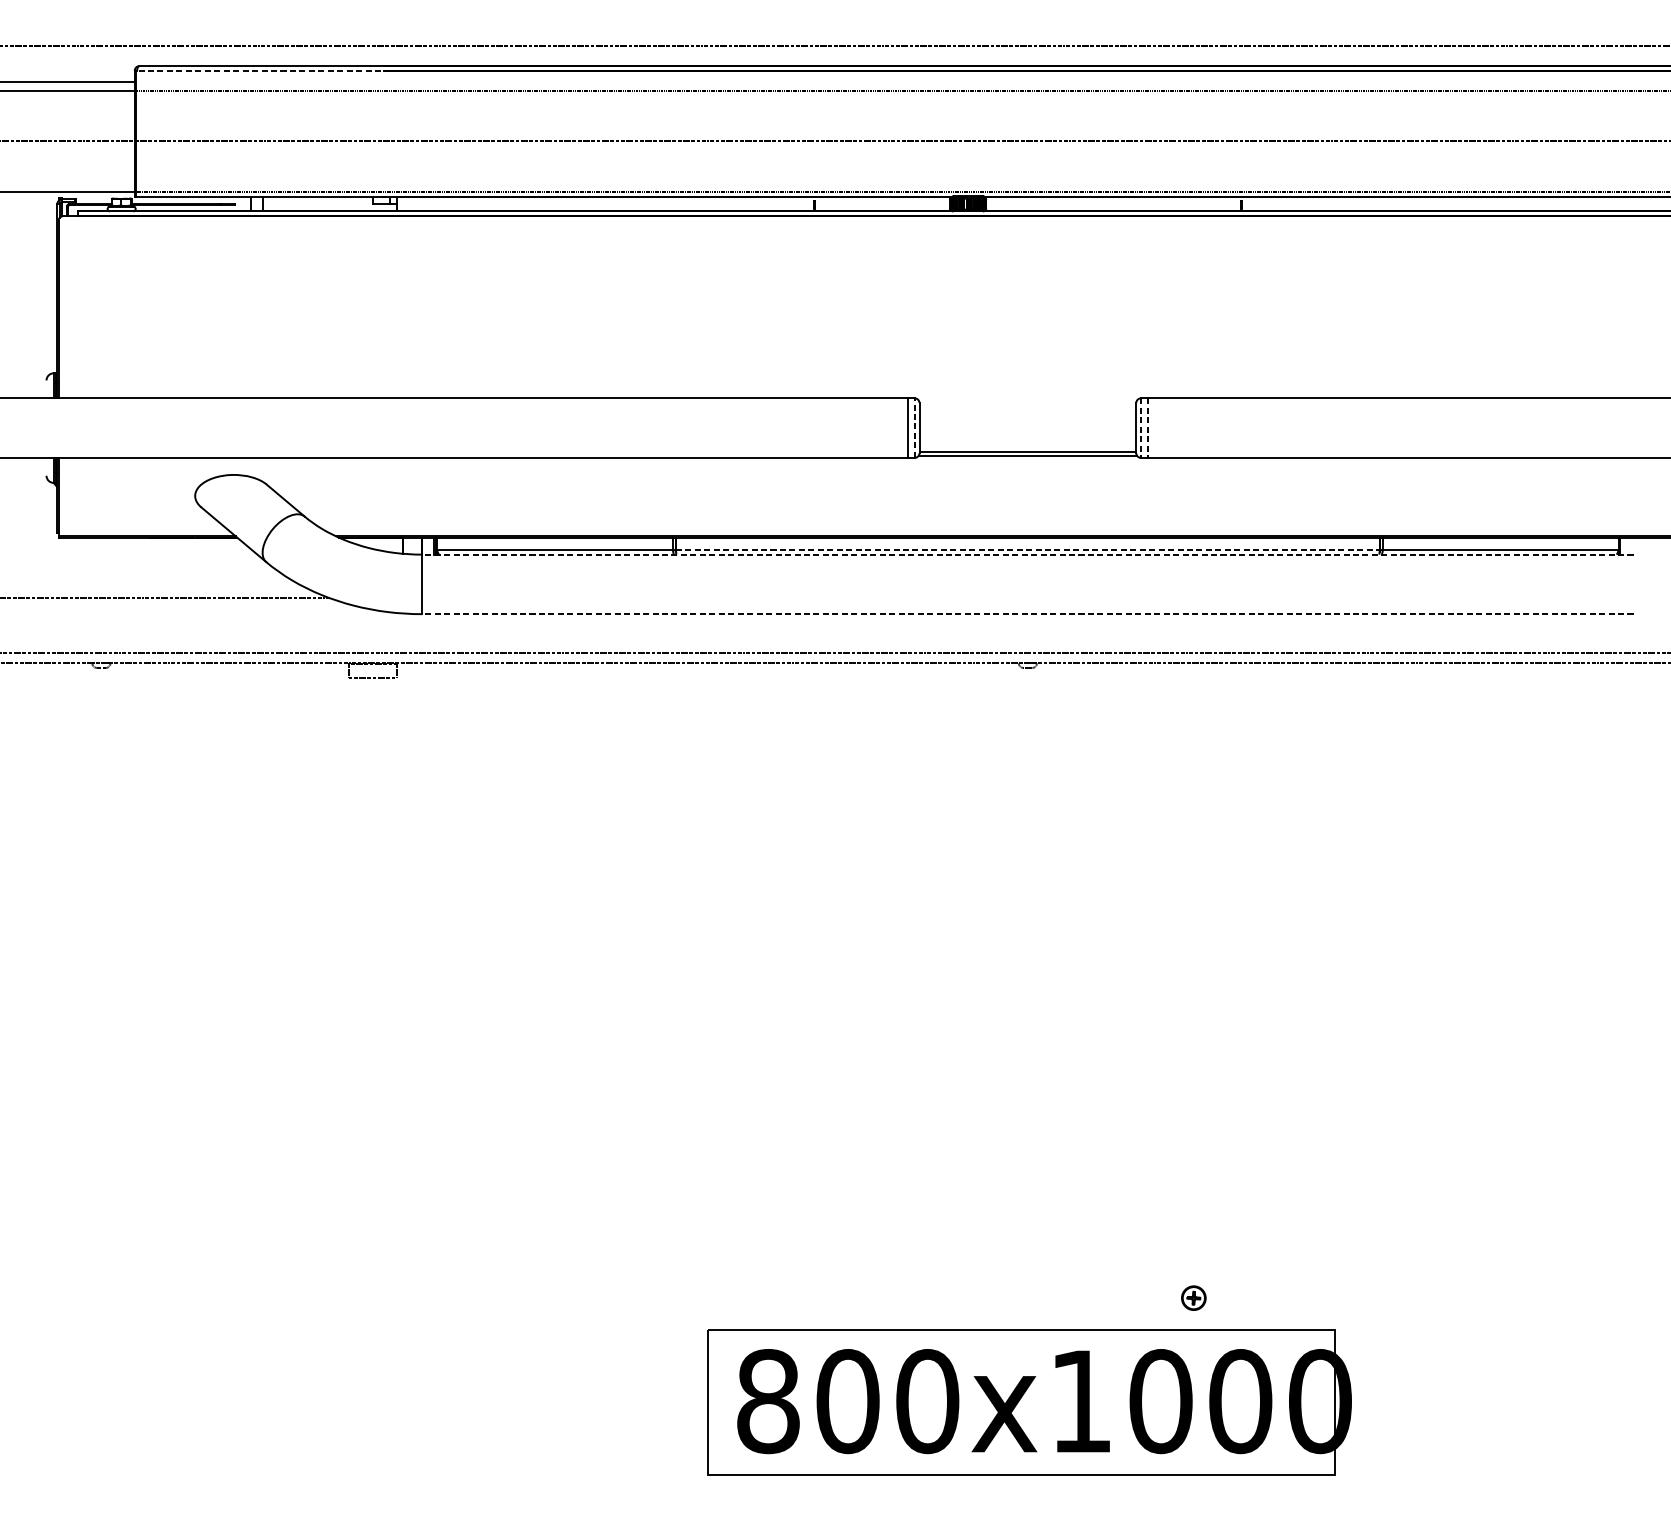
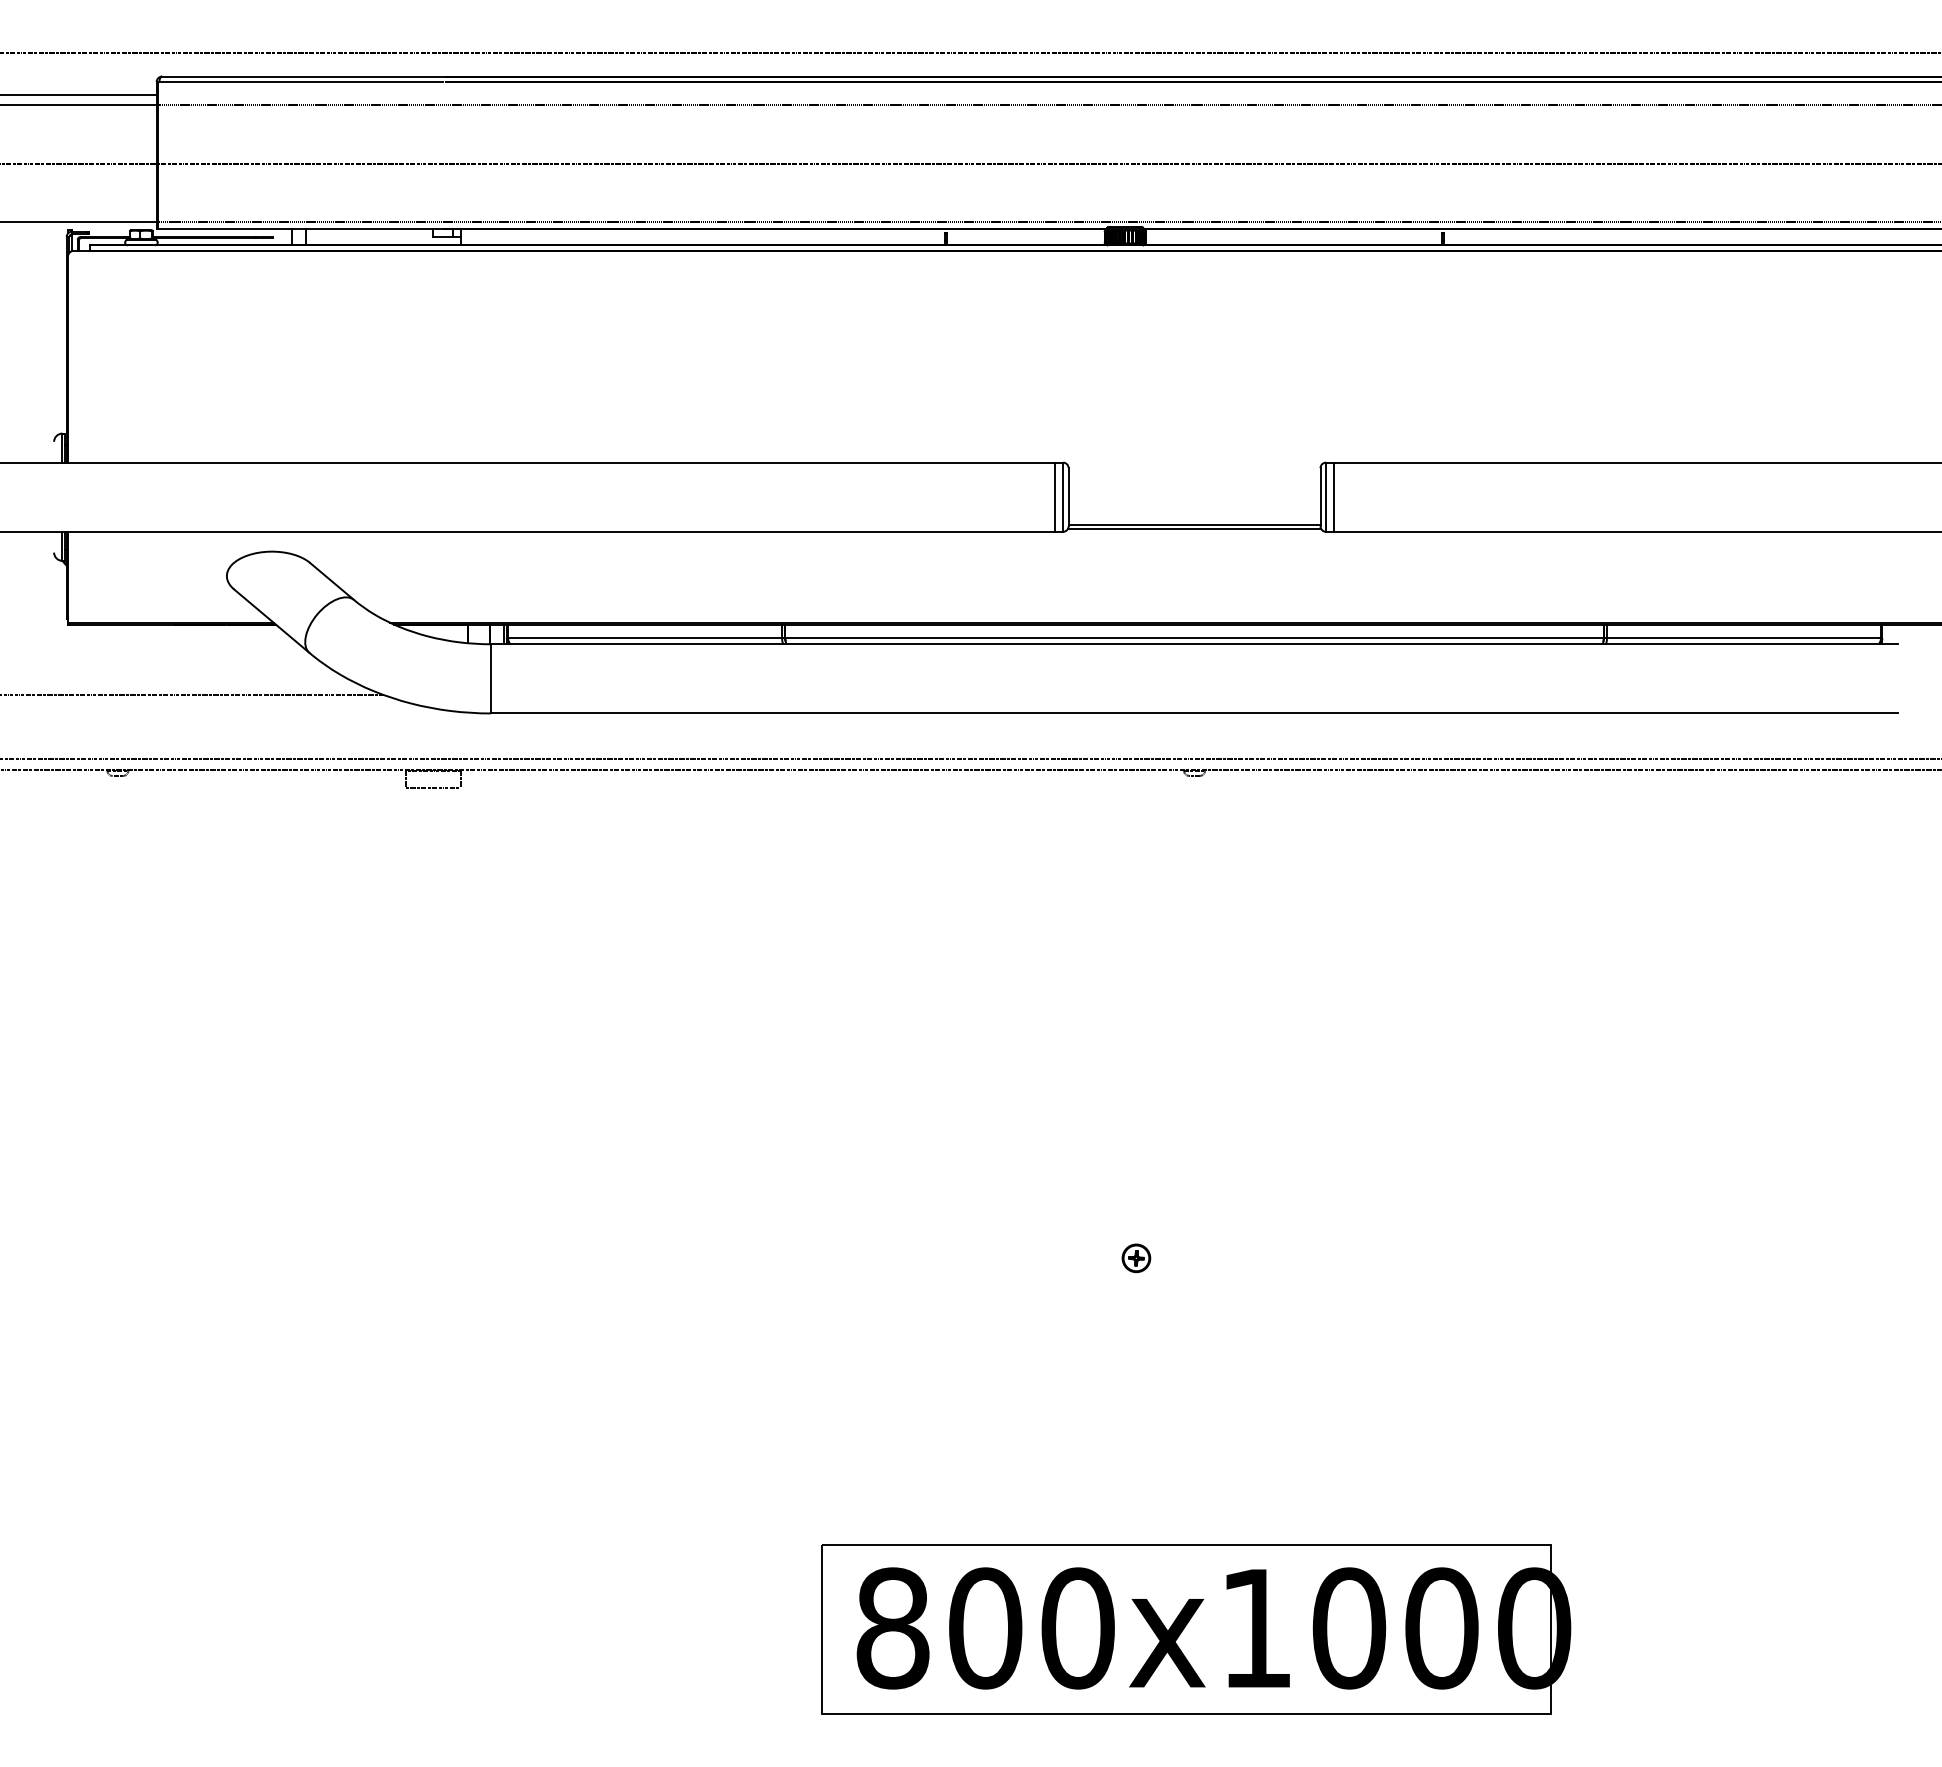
line: (259, 71) -> (301, 82), dashed -> solid
line: (915, 428) -> (1063, 497), dashed -> solid
line: (1141, 428) -> (1326, 497), dashed -> solid
line: (1148, 428) -> (1334, 497), dashed -> solid
line: (1028, 549) -> (1195, 638), dashed -> solid
line: (1027, 554) -> (1194, 644), dashed -> solid
line: (1027, 614) -> (1194, 713), dashed -> solid
part: (1193, 1298) -> (1136, 1258), moved

